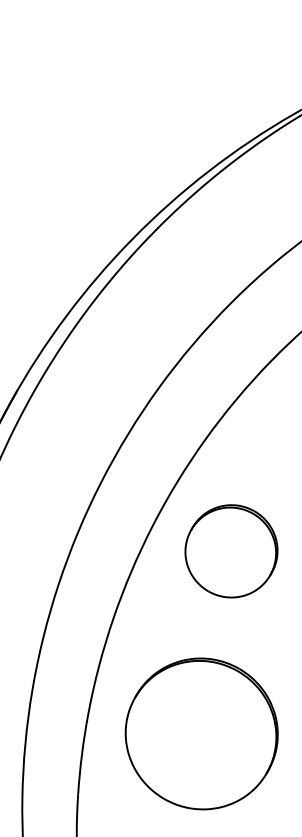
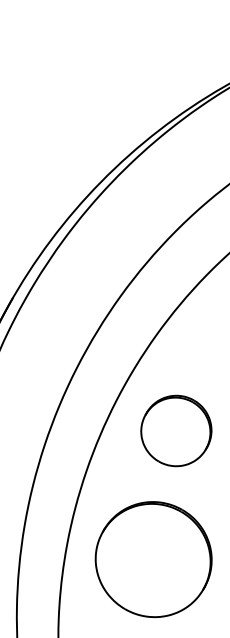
part: (231, 551) -> (176, 431), moved

